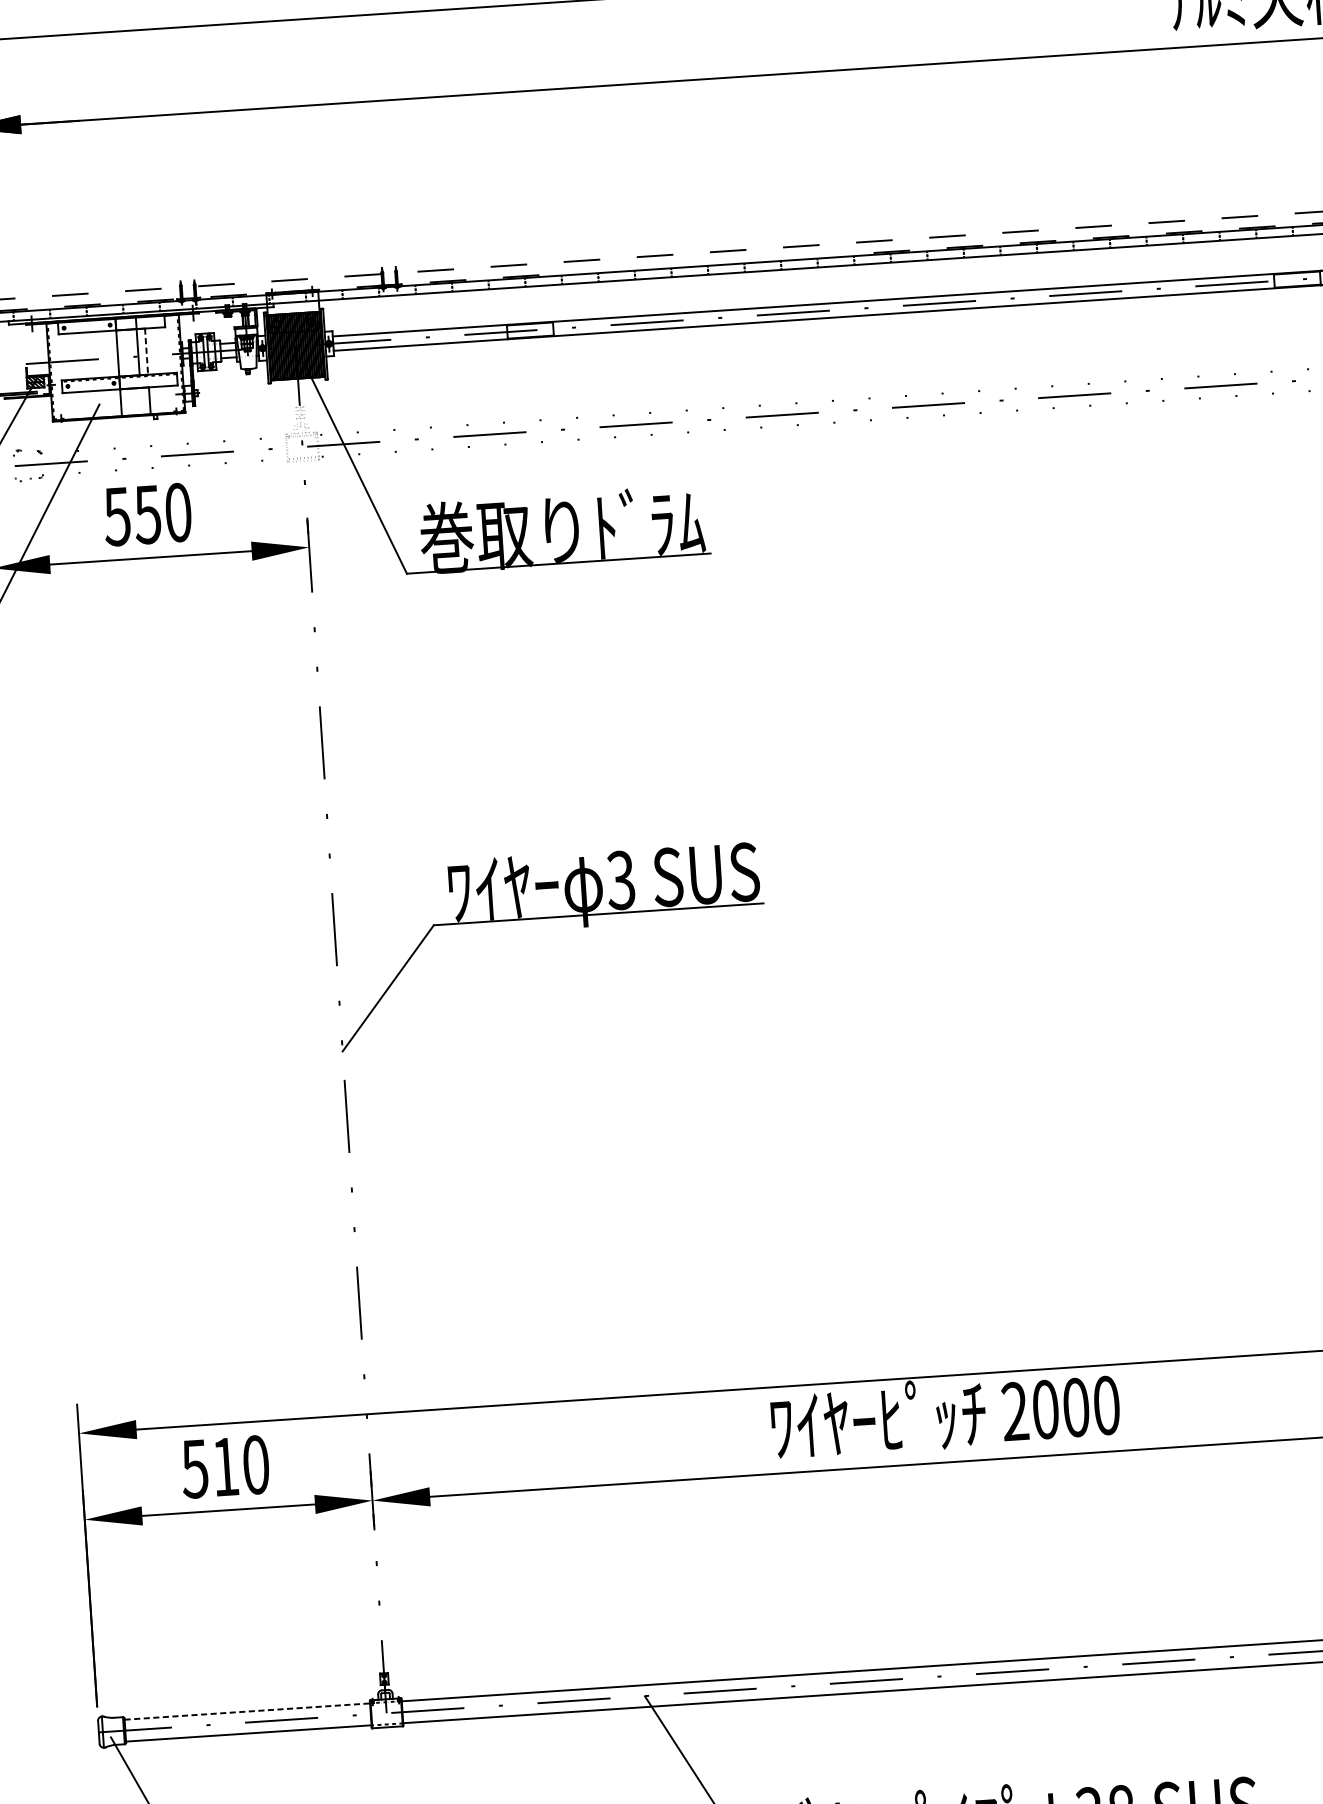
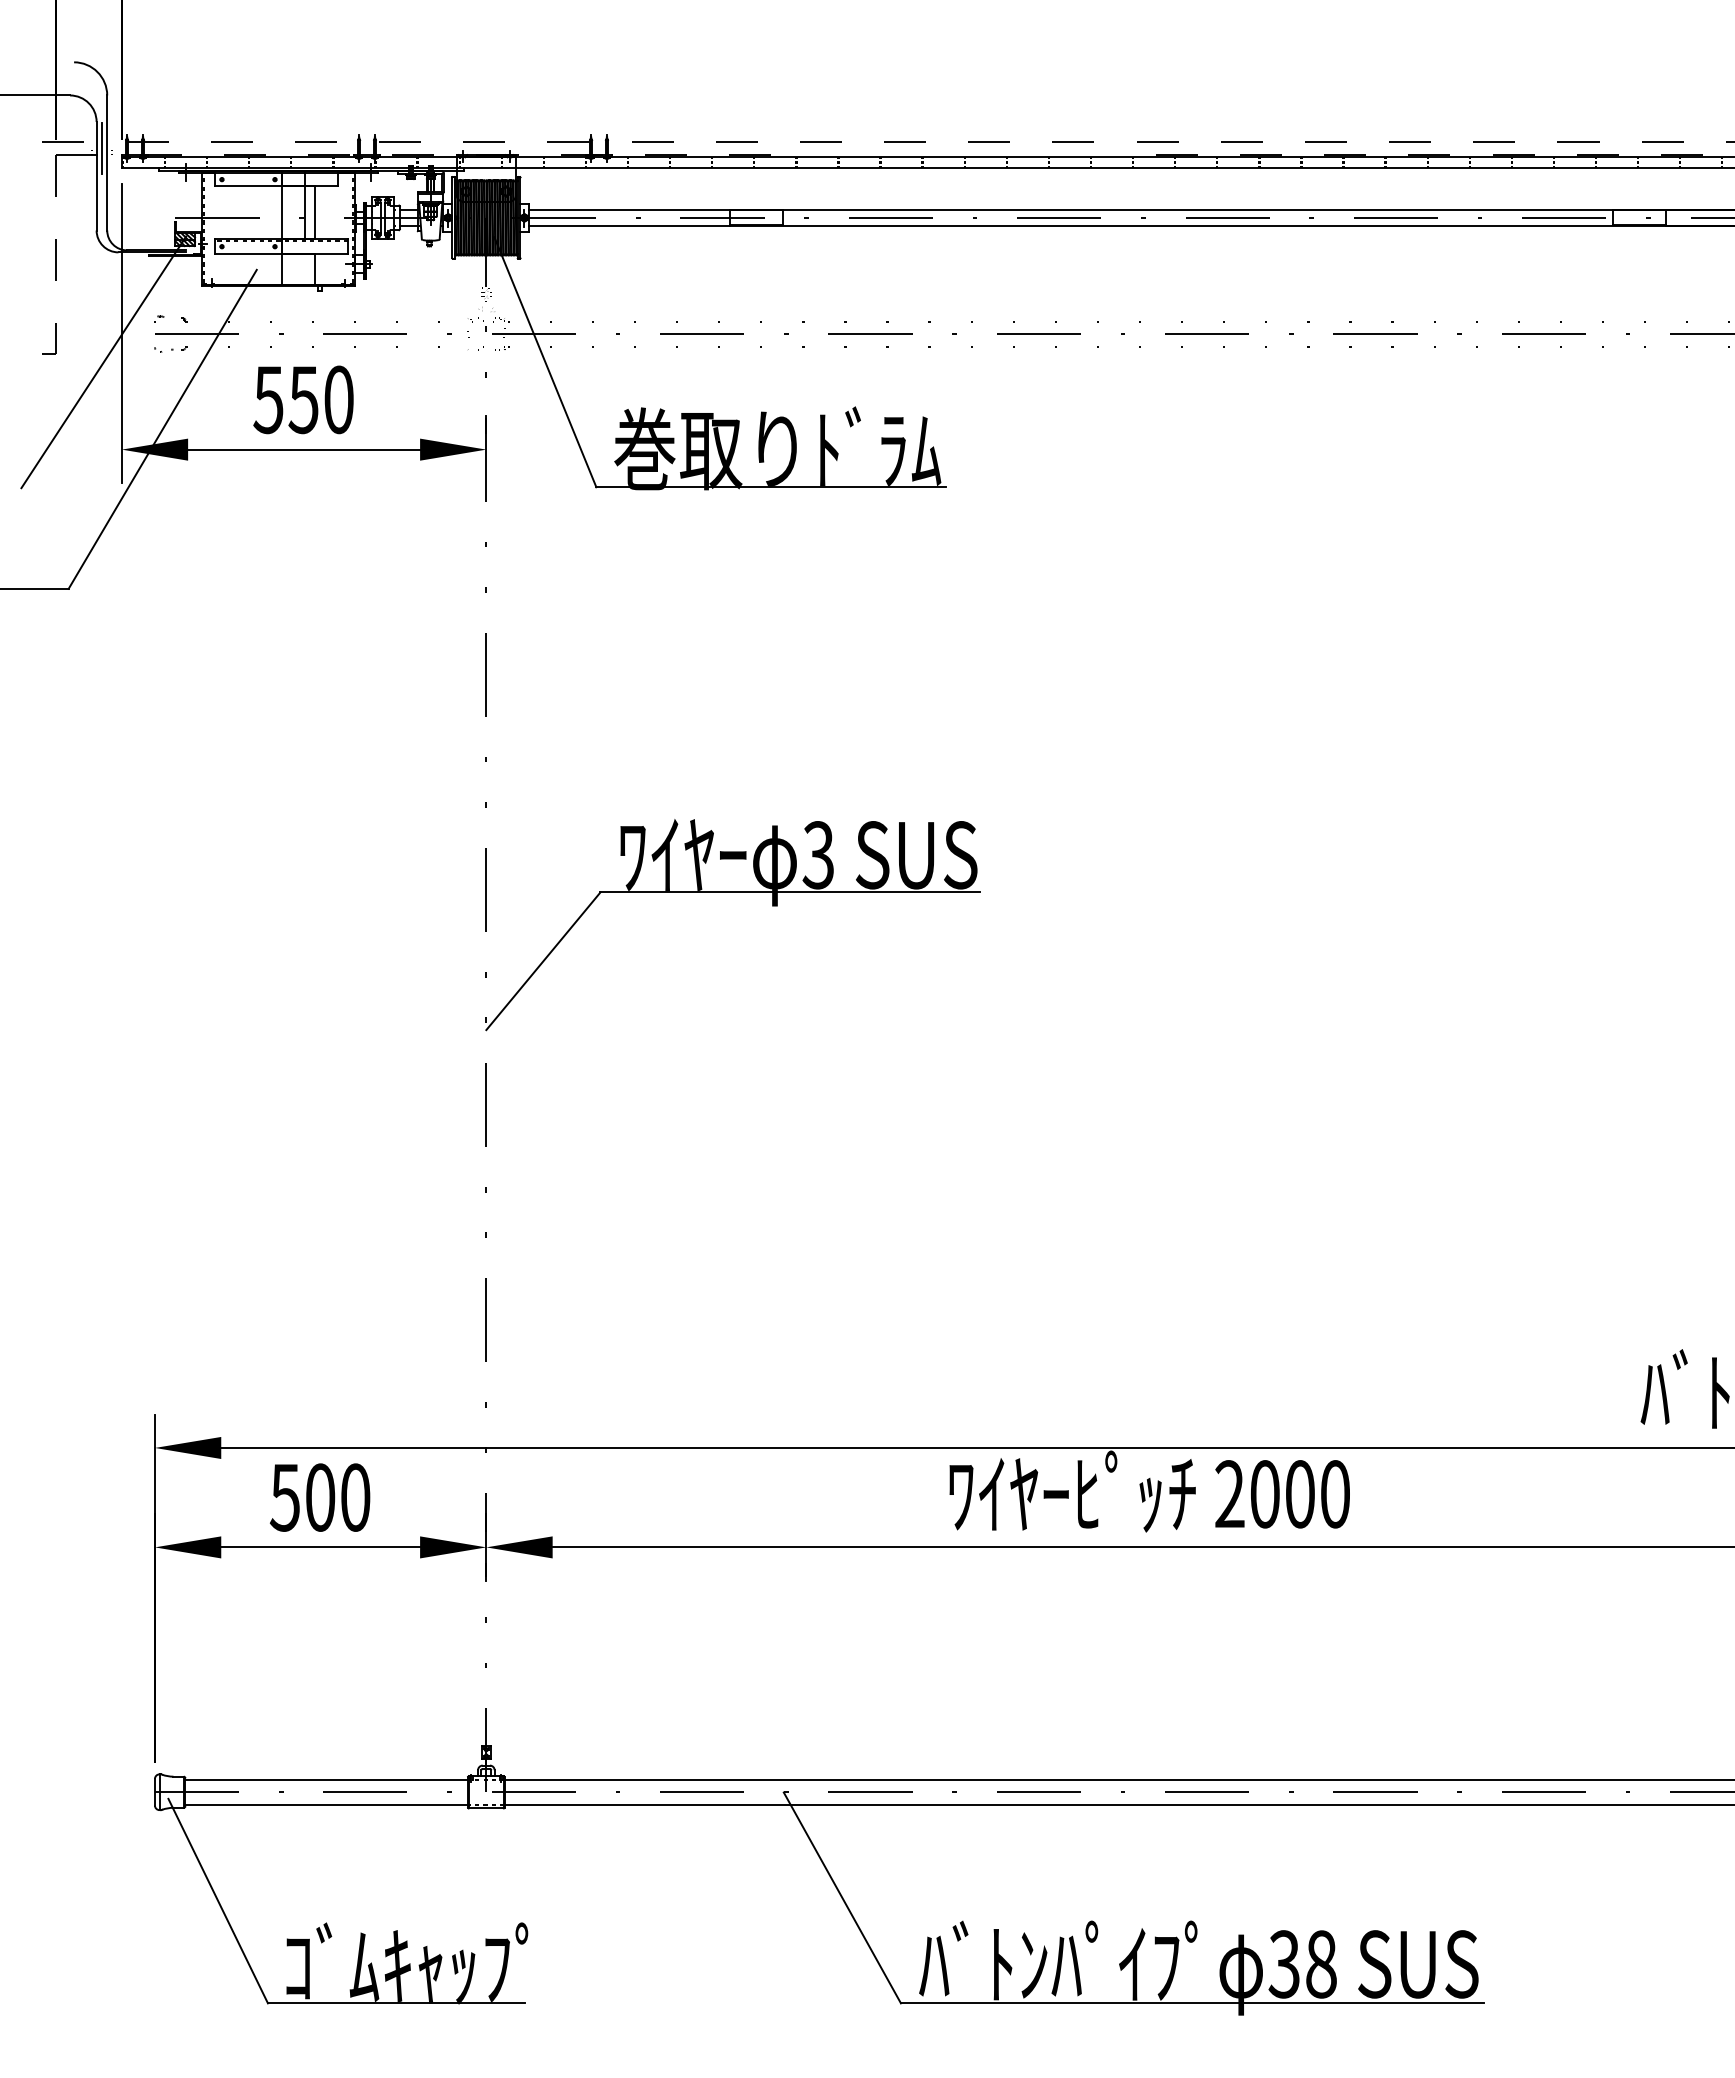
line: (146, 351) -> (314, 212), dashed -> solid
text: (225, 1466) -> (320, 1497), 510 -> 500
line: (247, 1711) -> (327, 1779), dashed -> solid

